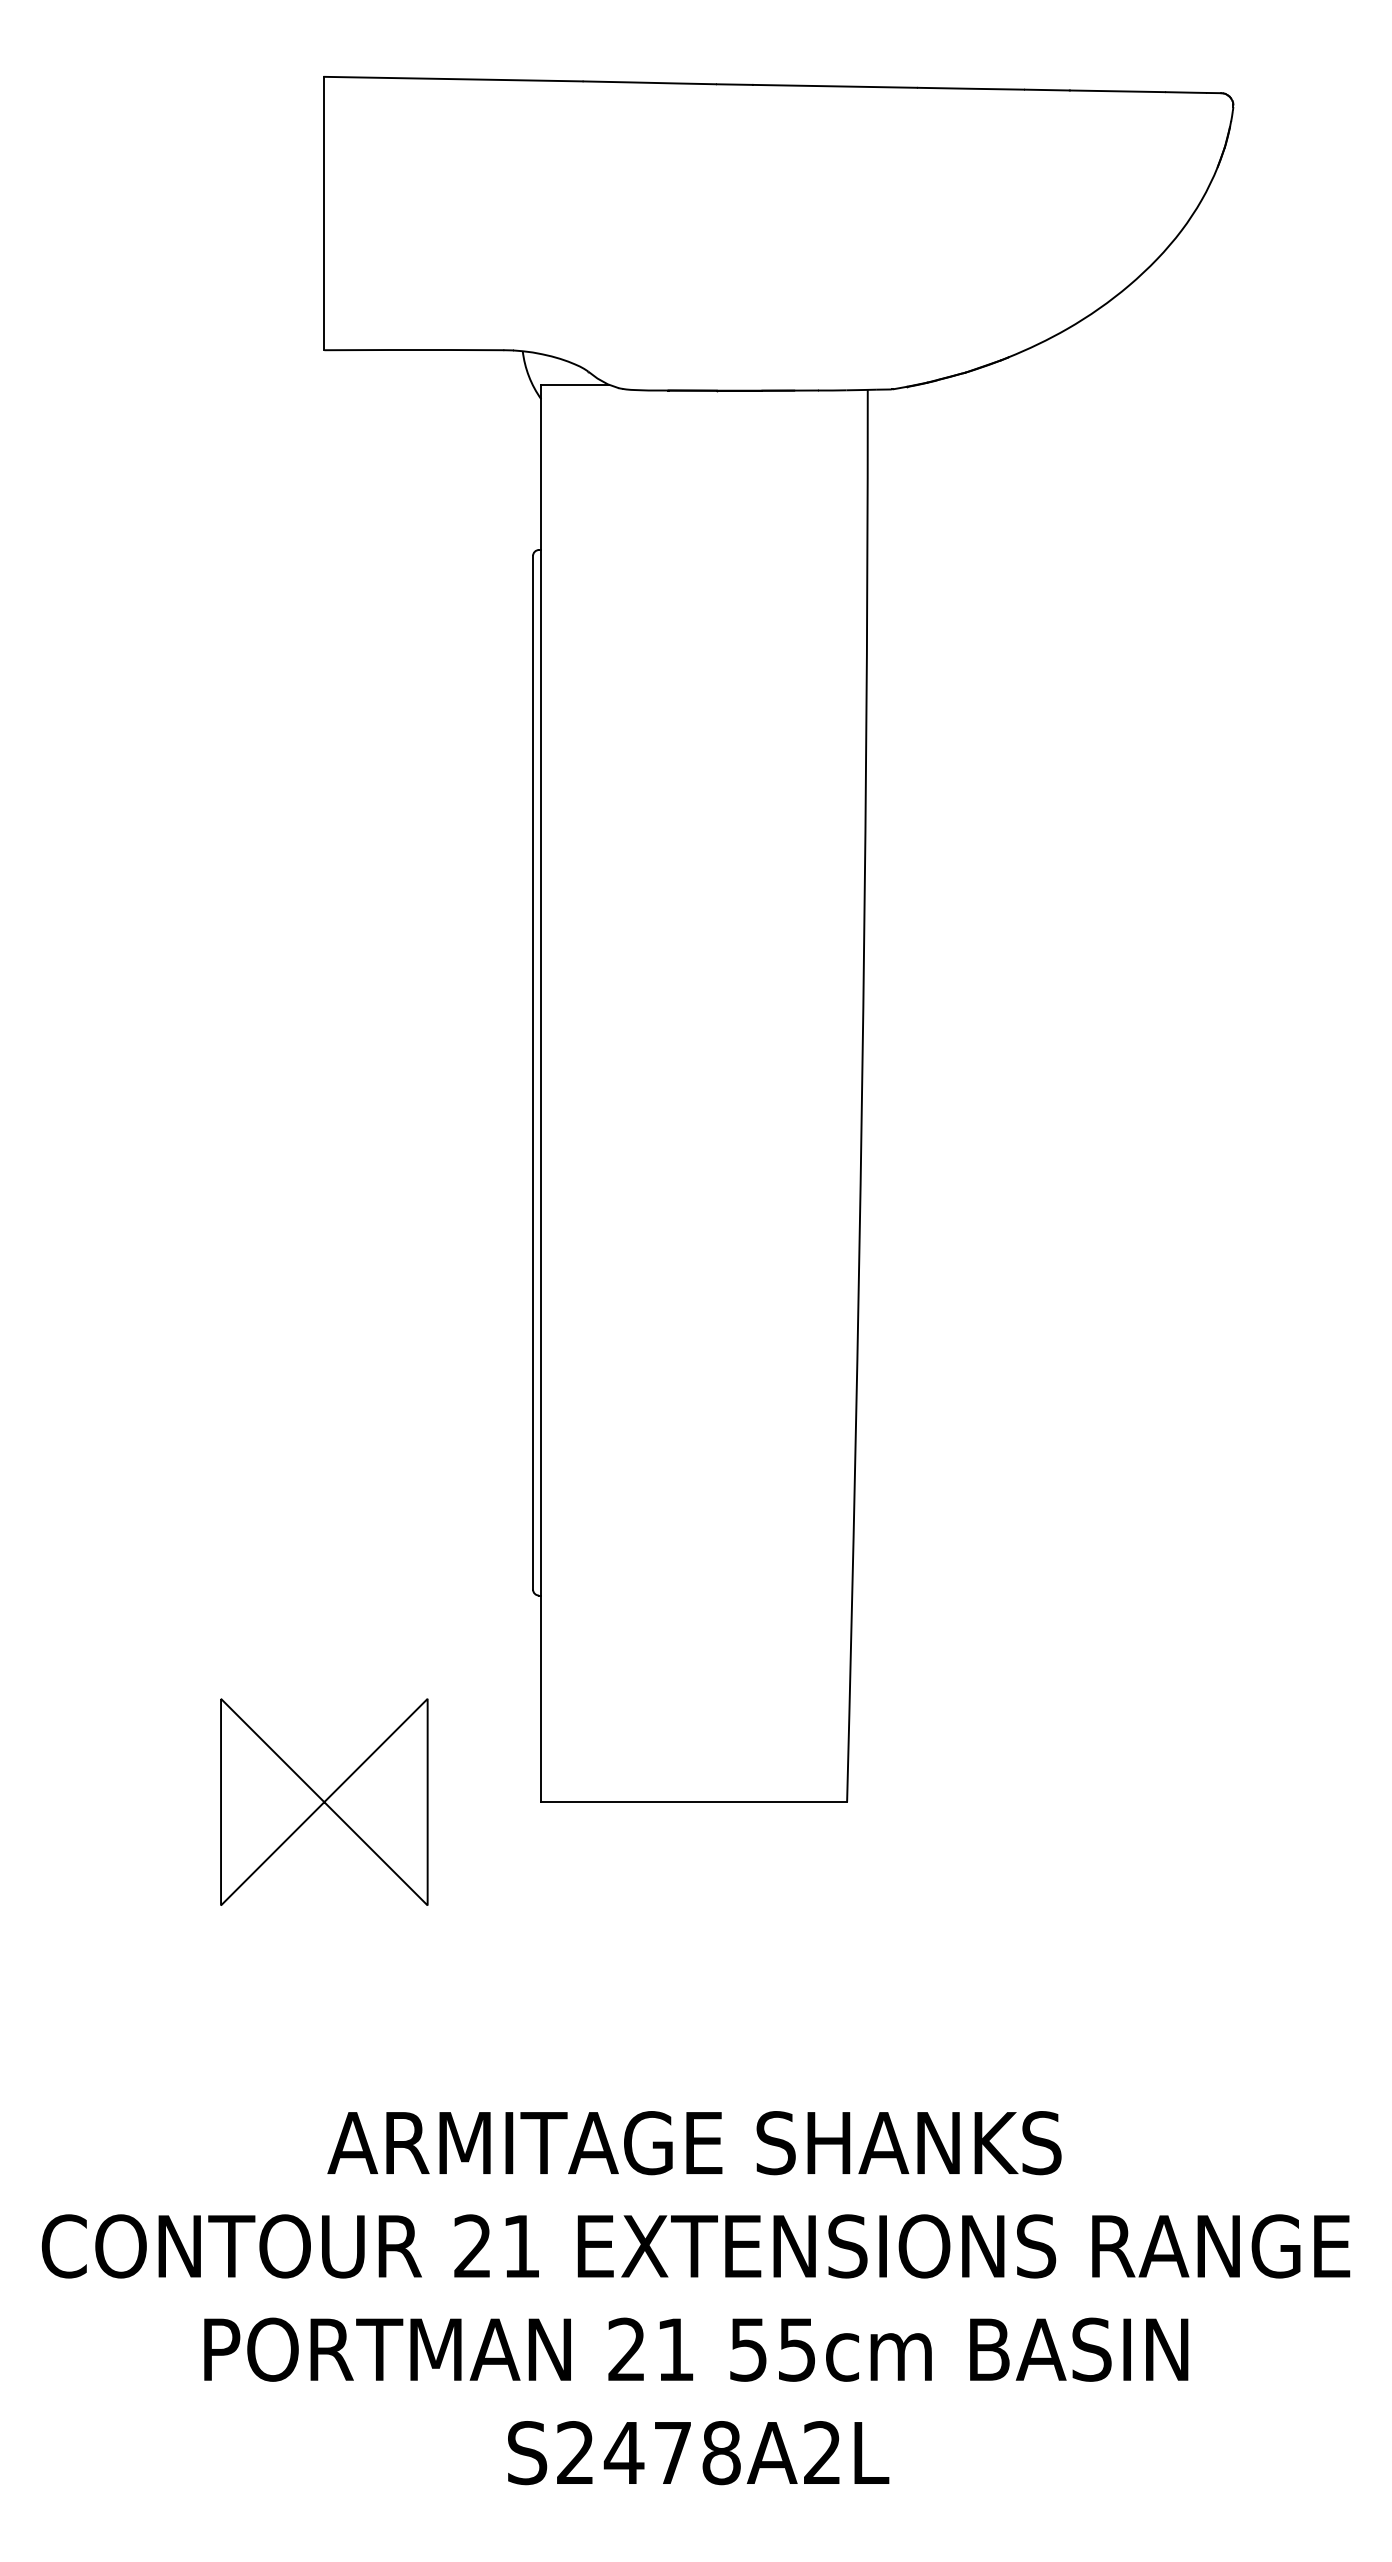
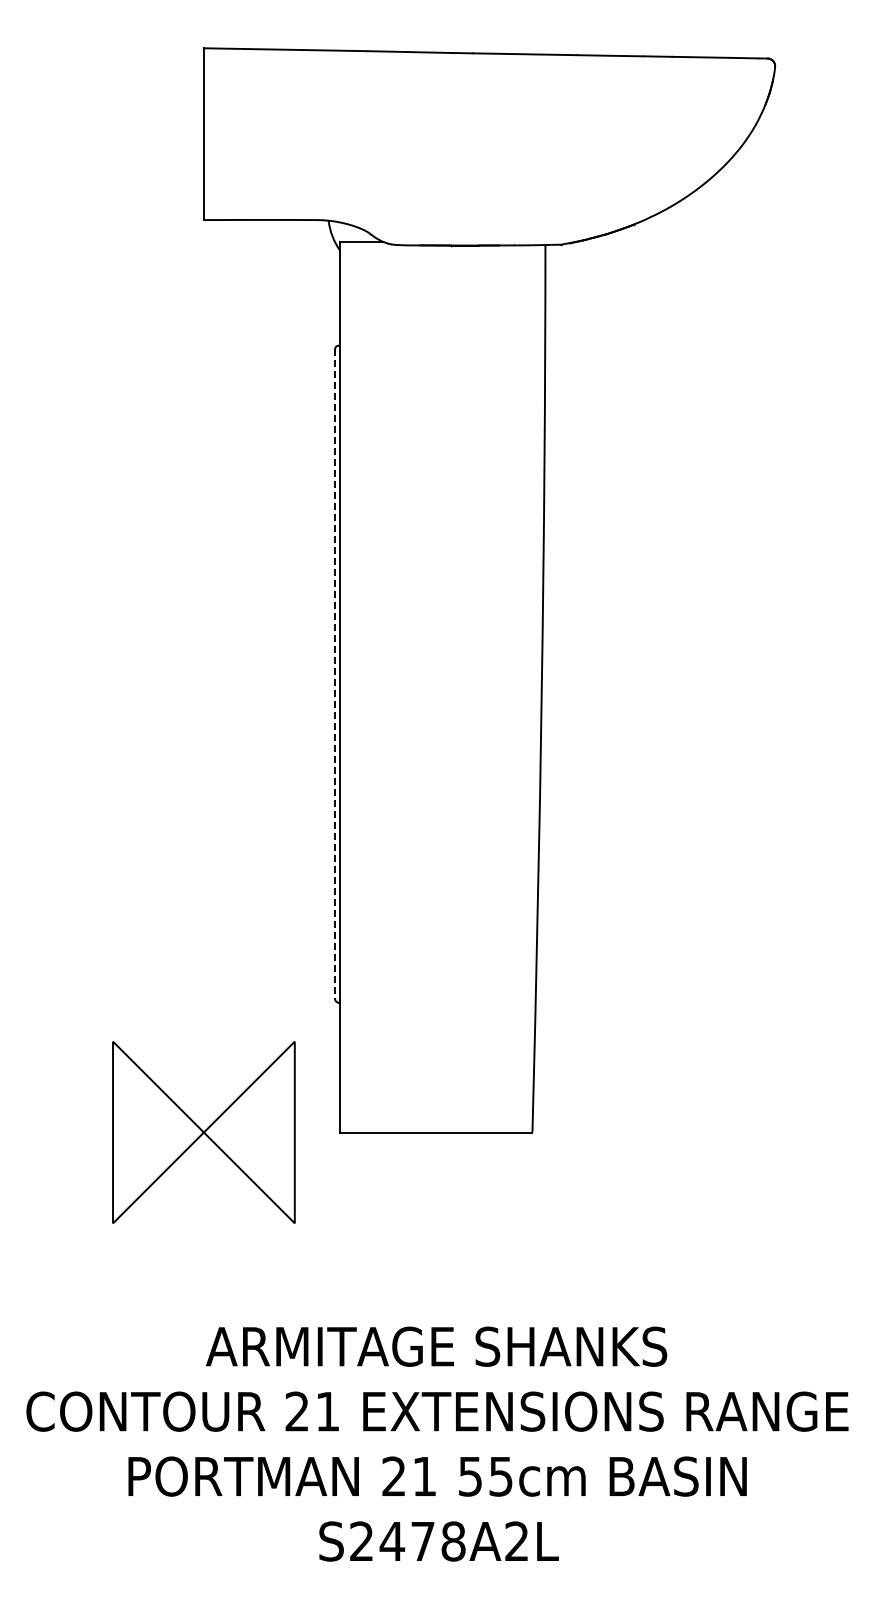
line: (533, 1073) -> (335, 674), solid -> dashed
part: (323, 1802) -> (203, 1132), size x1.4

